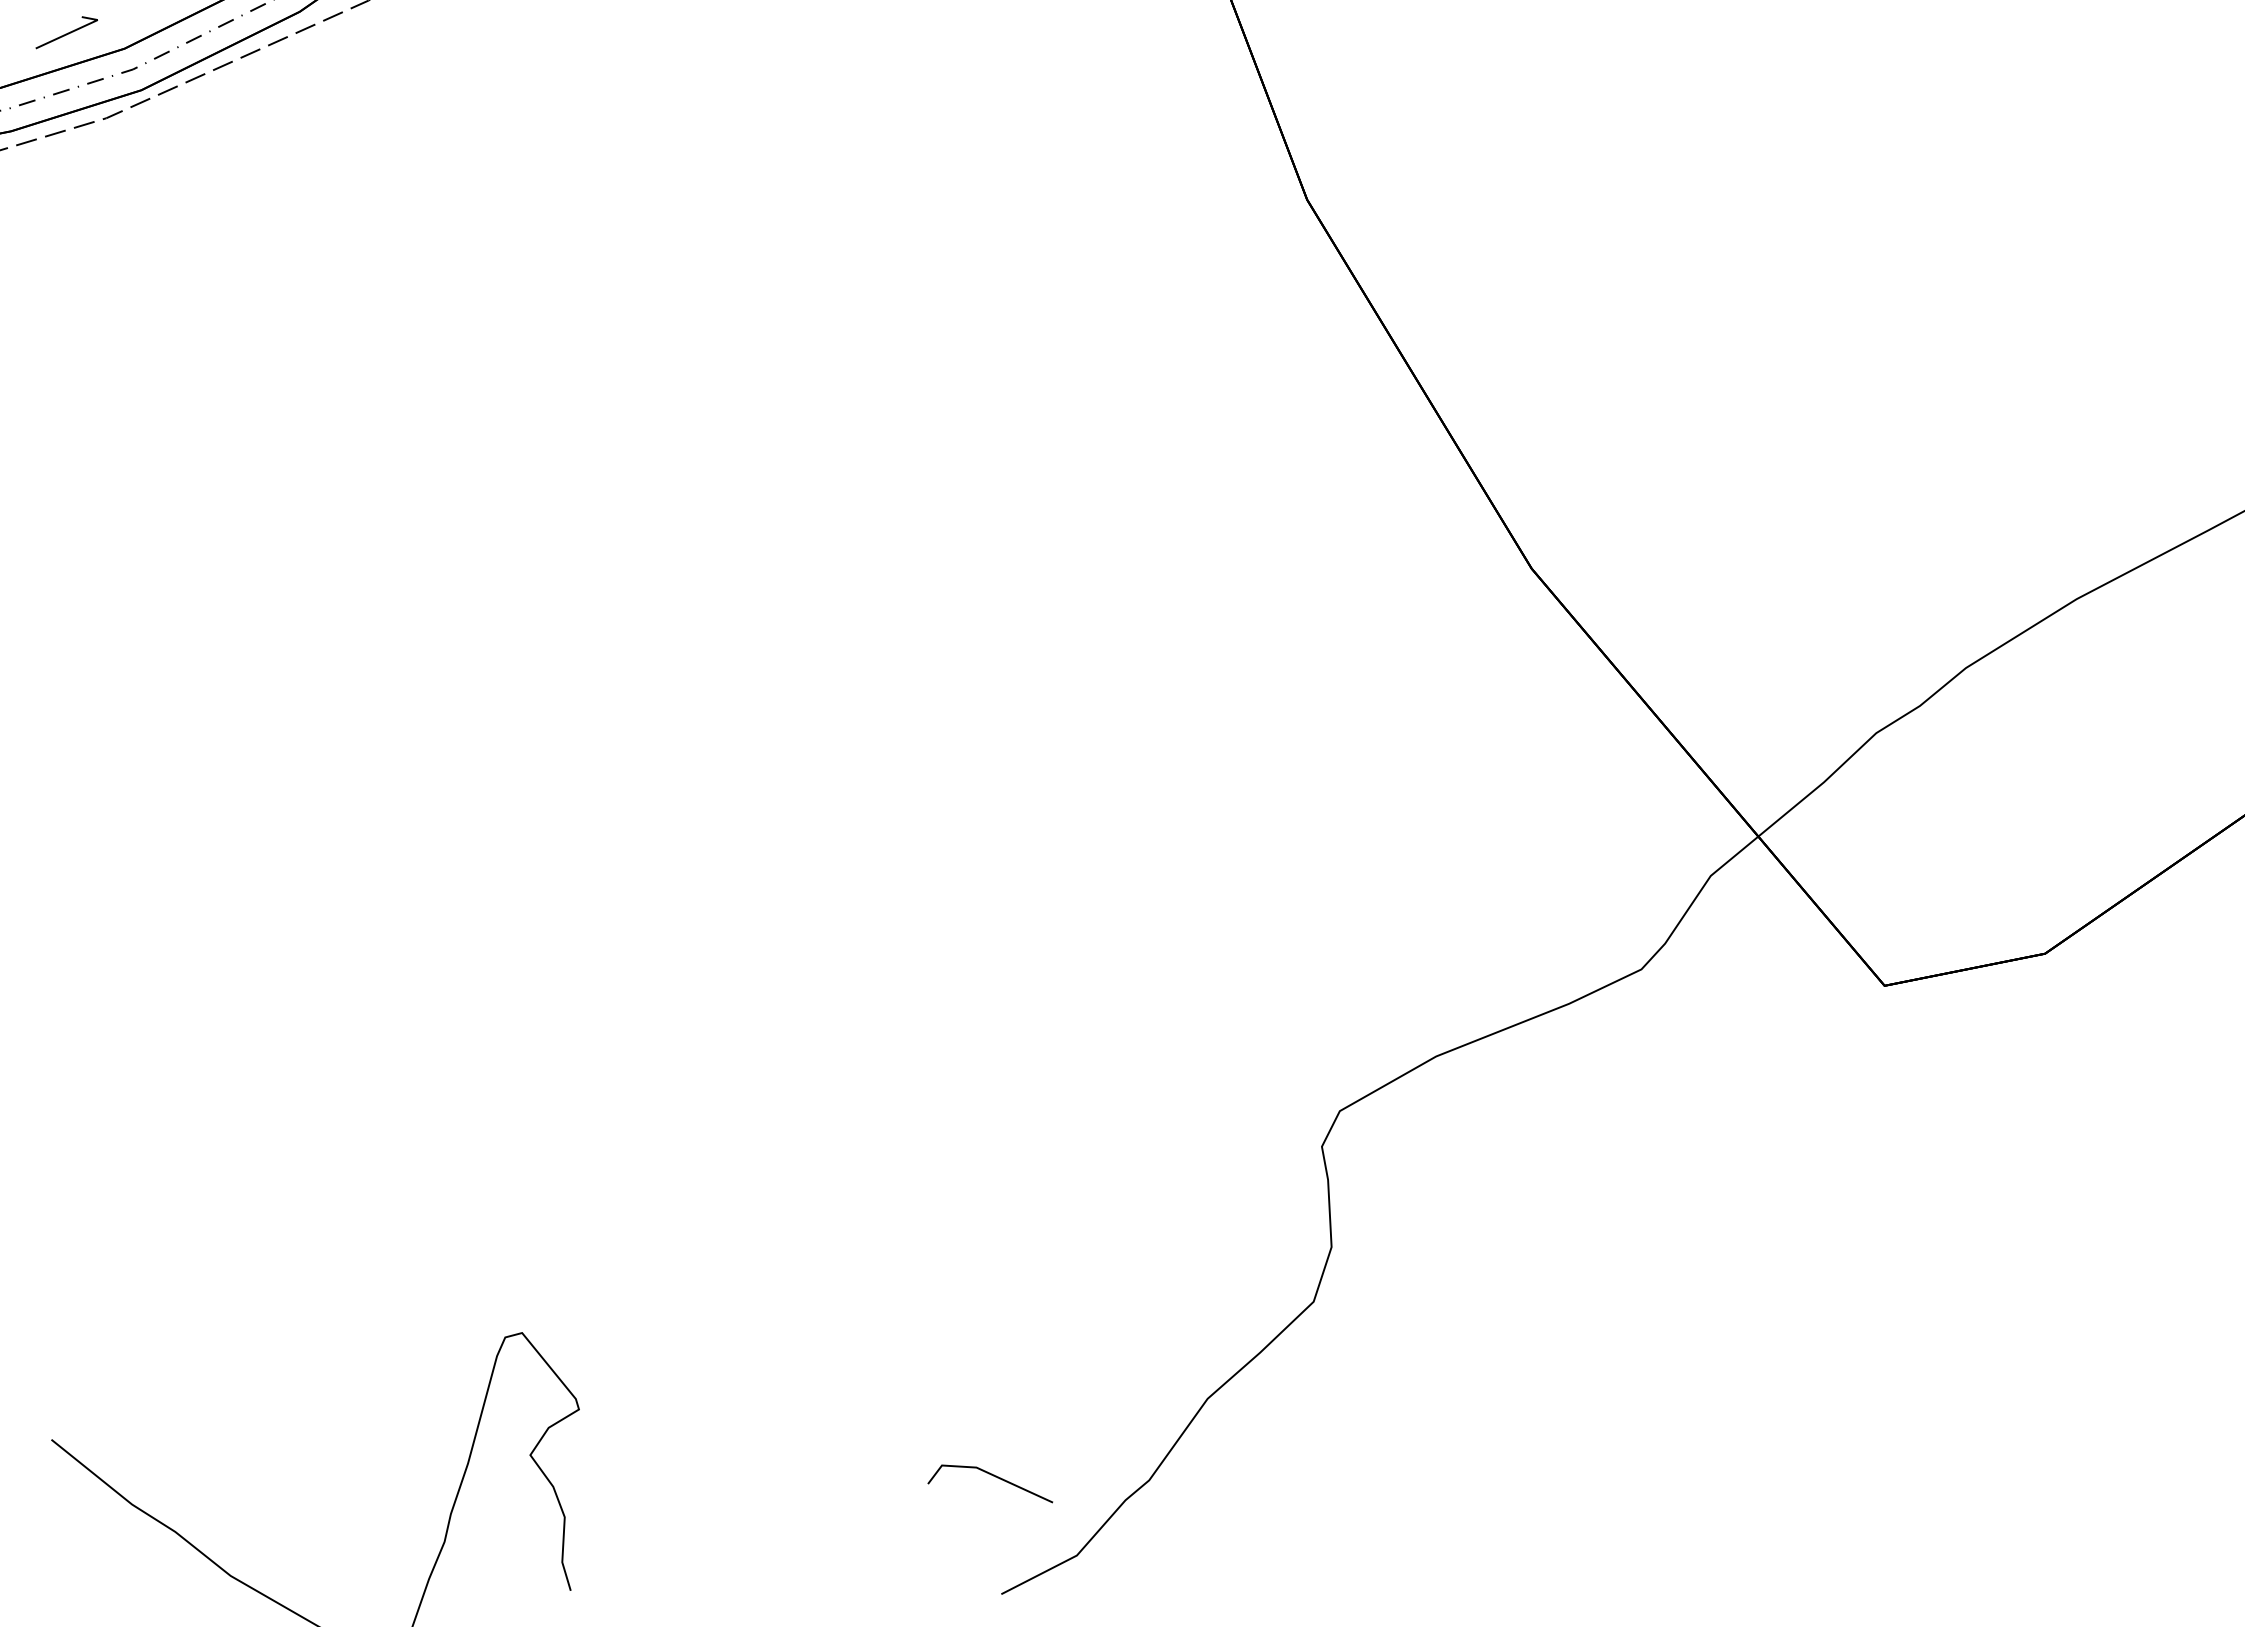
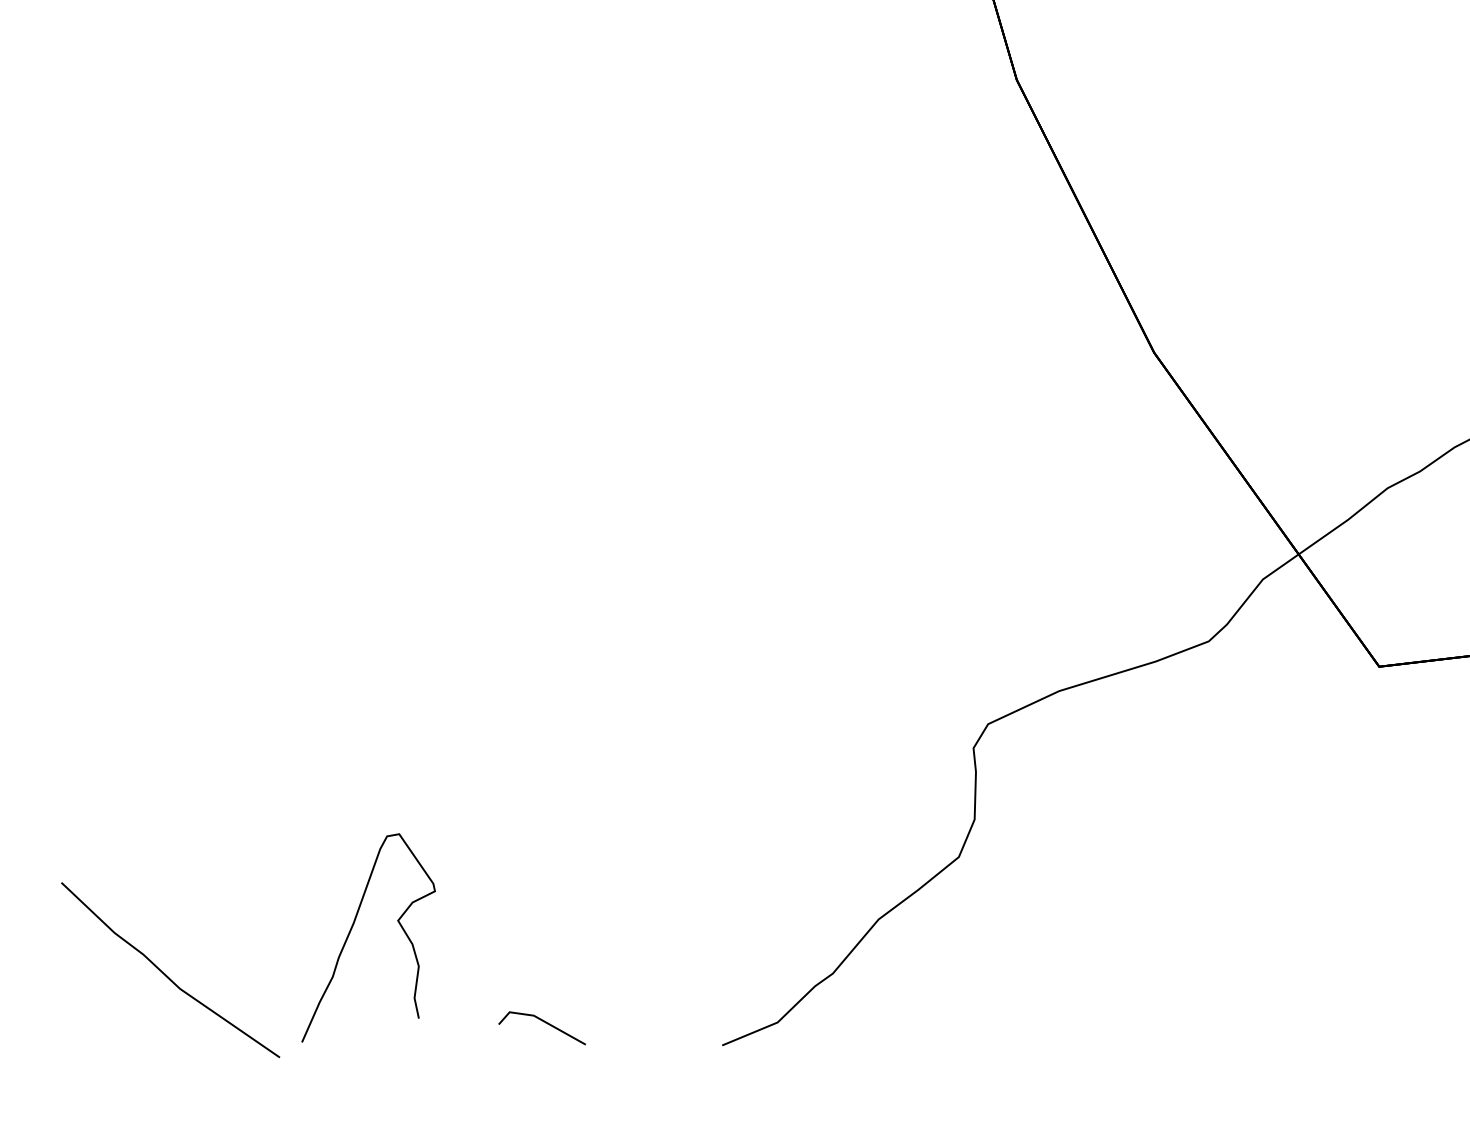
line: (993, 1476) -> (545, 1022), moved

